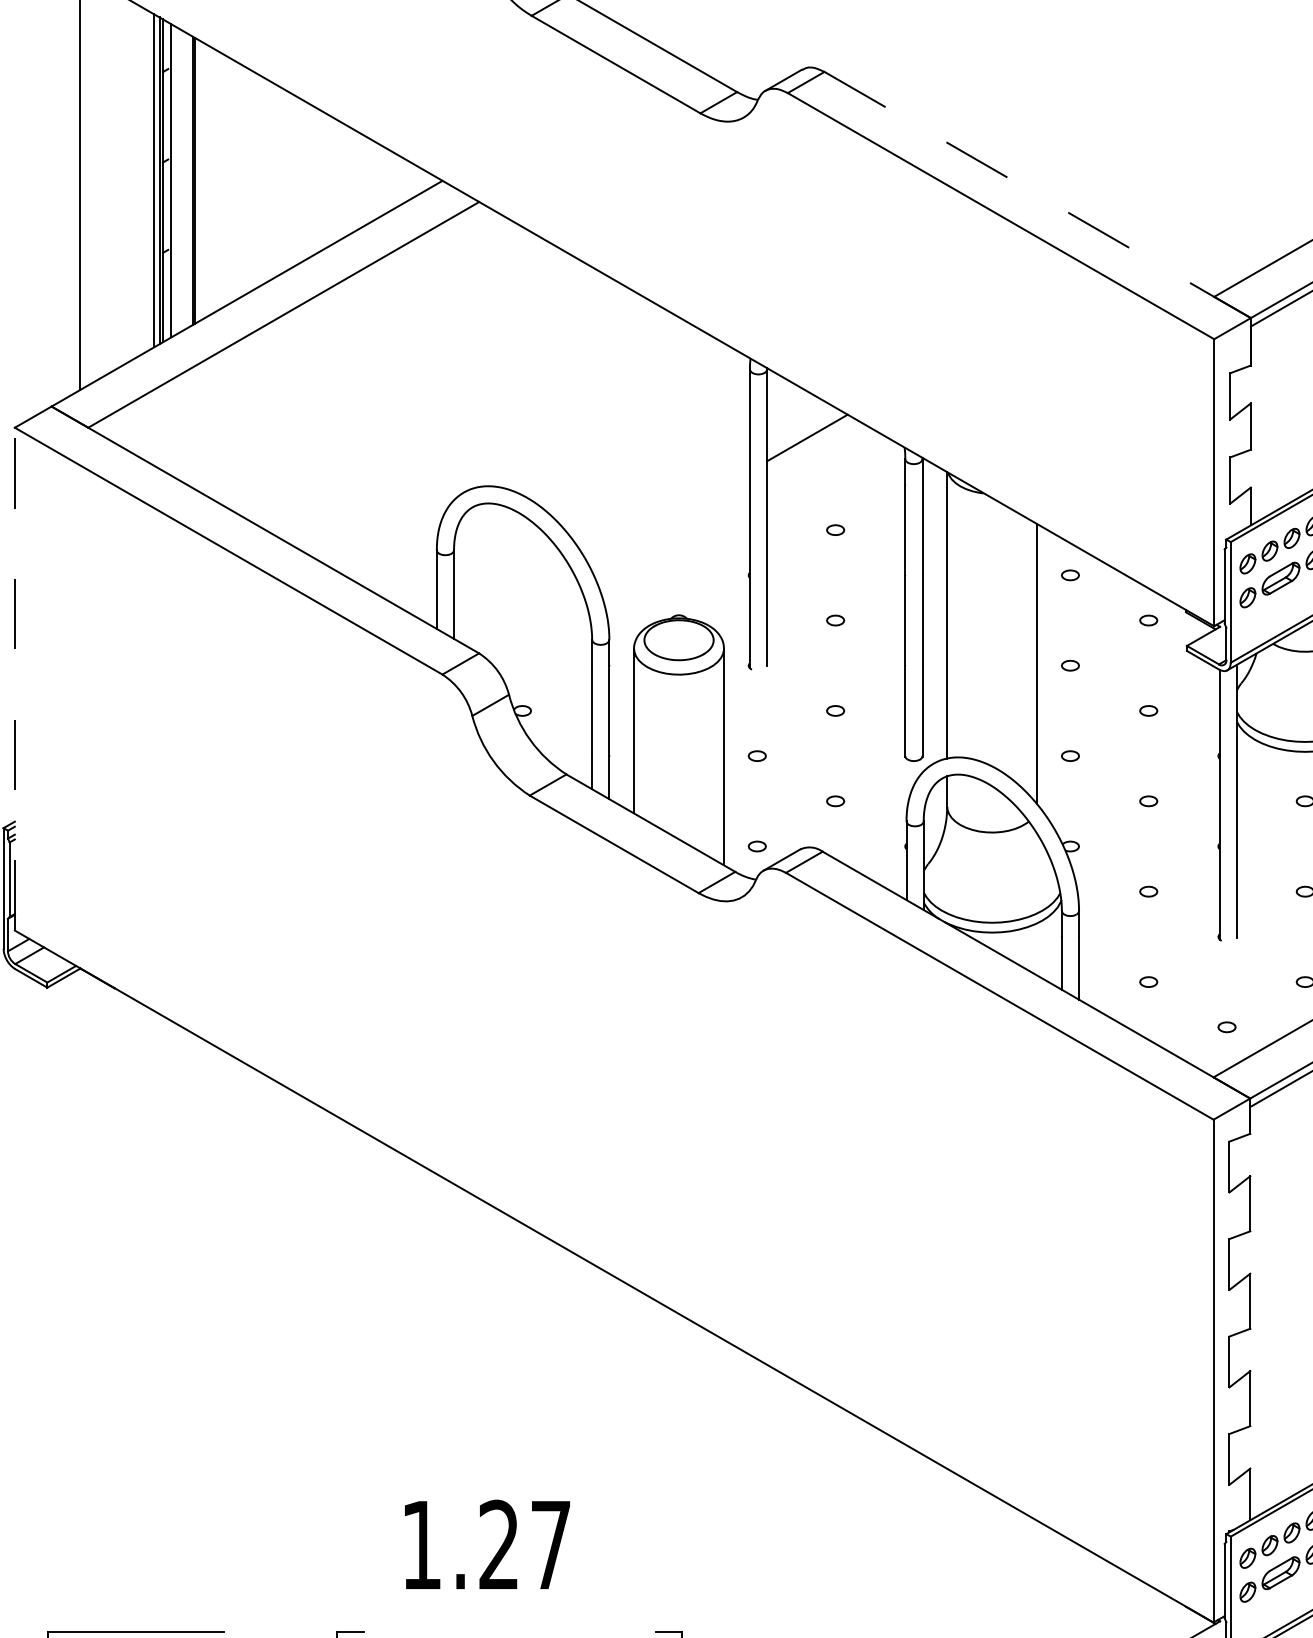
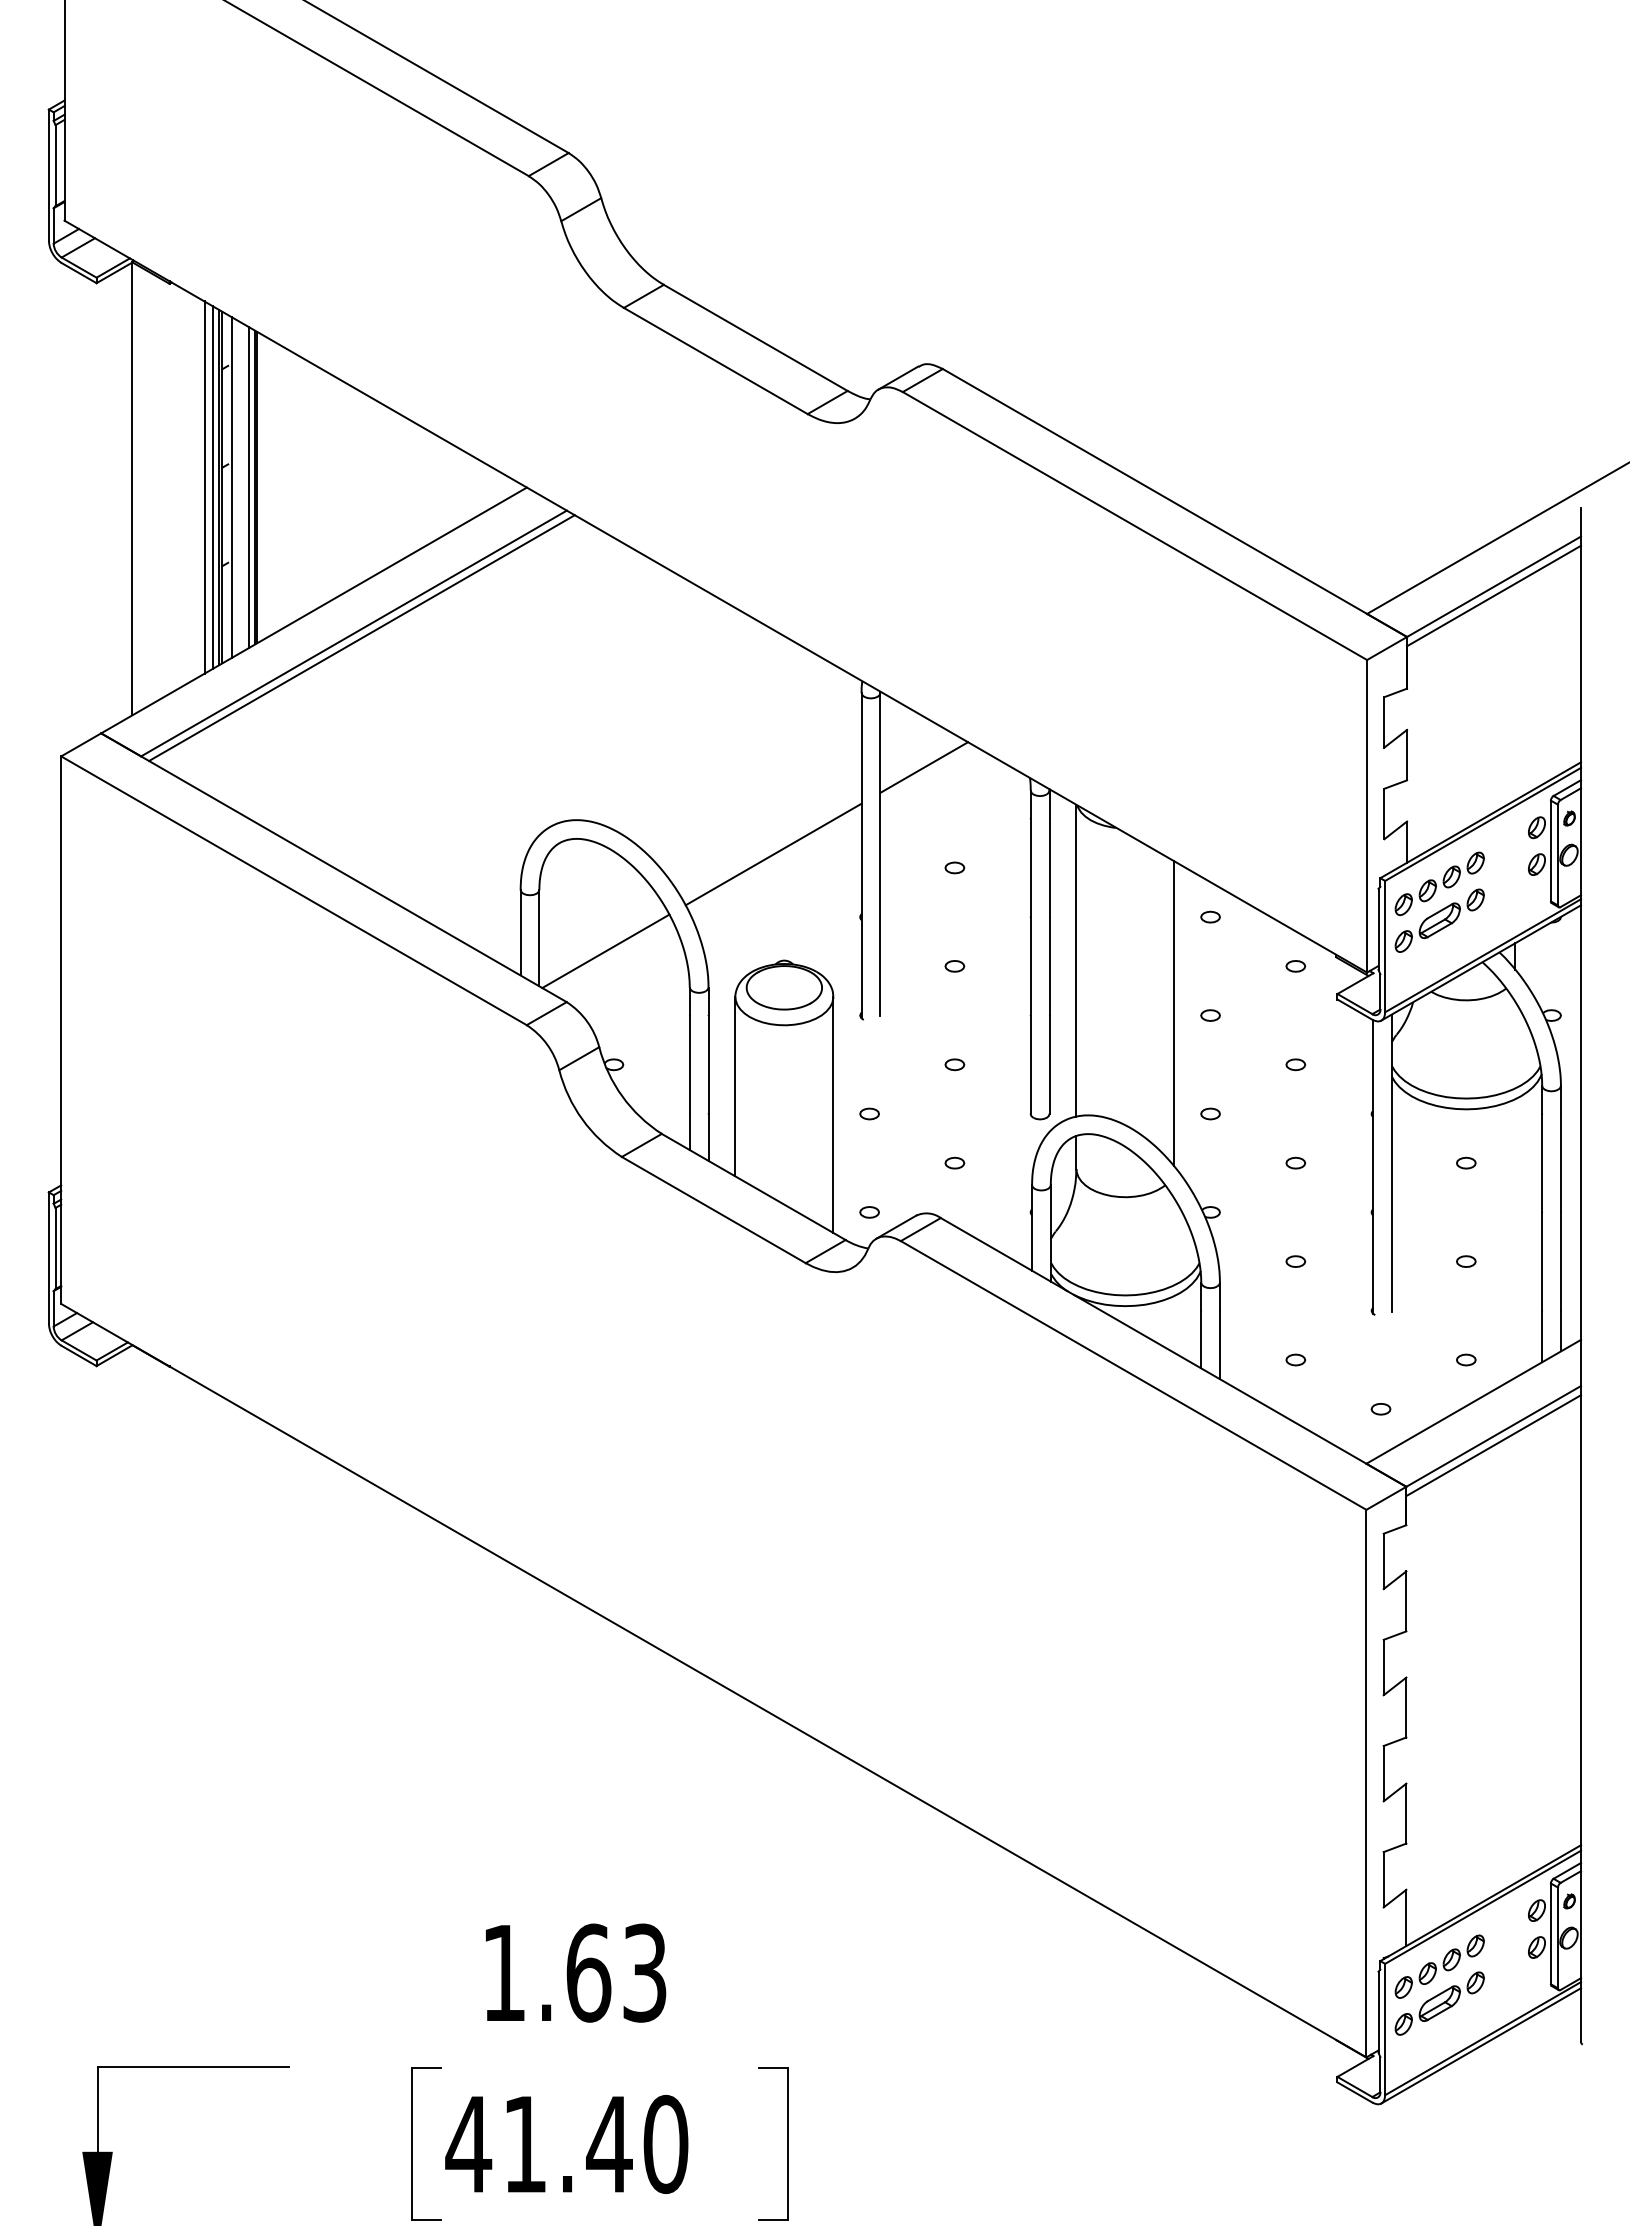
line: (146, 180) -> (204, 487), added
line: (187, 180) -> (249, 487), added
line: (1037, 194) -> (1174, 502), dashed -> solid
line: (290, 319) -> (361, 638), added
line: (669, 517) -> (773, 854), added
line: (514, 606) -> (605, 951), added
line: (15, 679) -> (61, 1030), dashed -> solid
text: (524, 1544) -> (616, 1972), 1.27 -> 1.63

